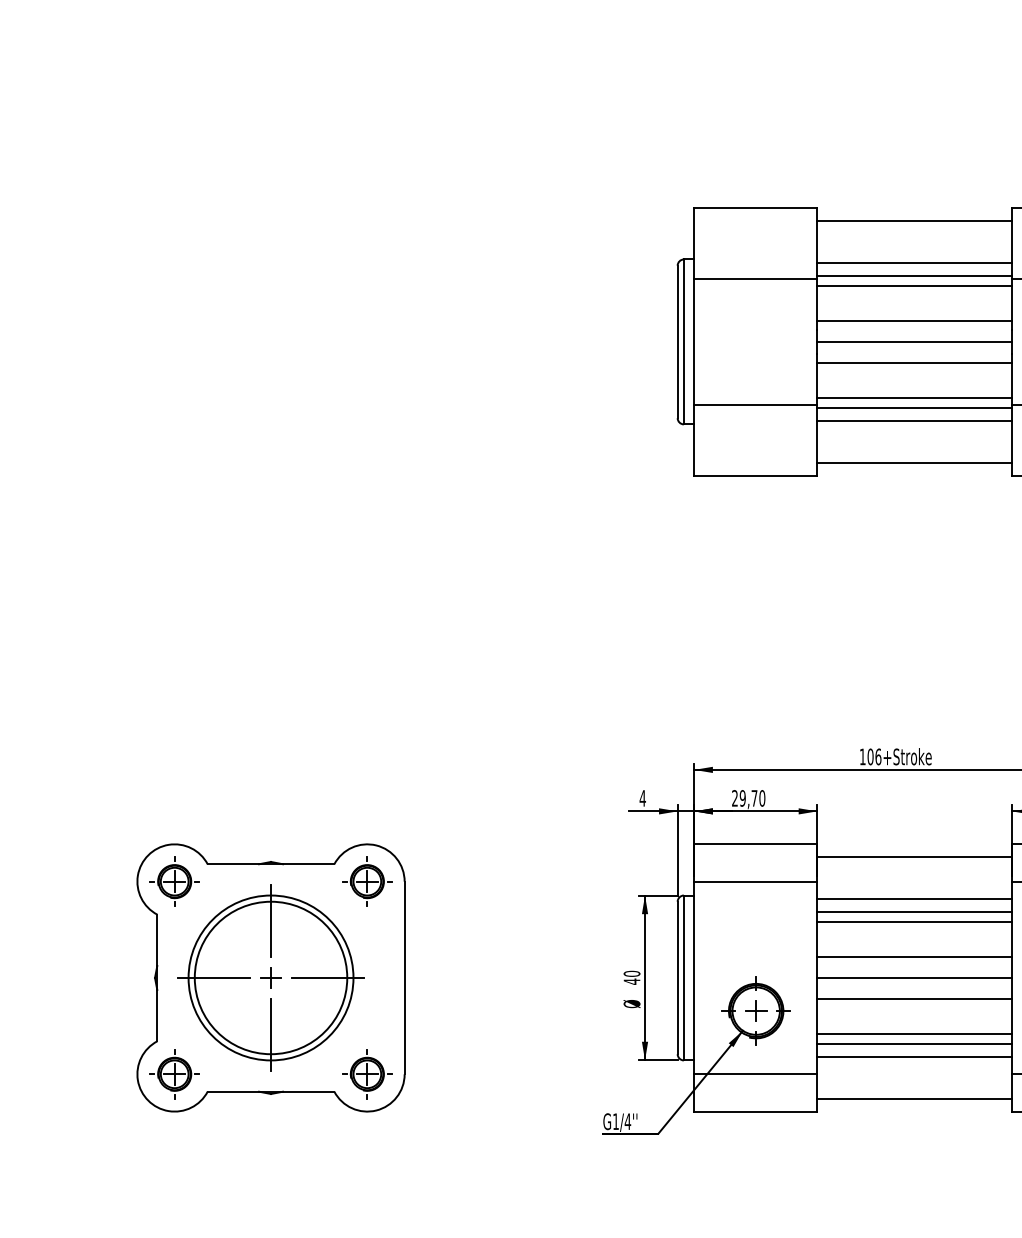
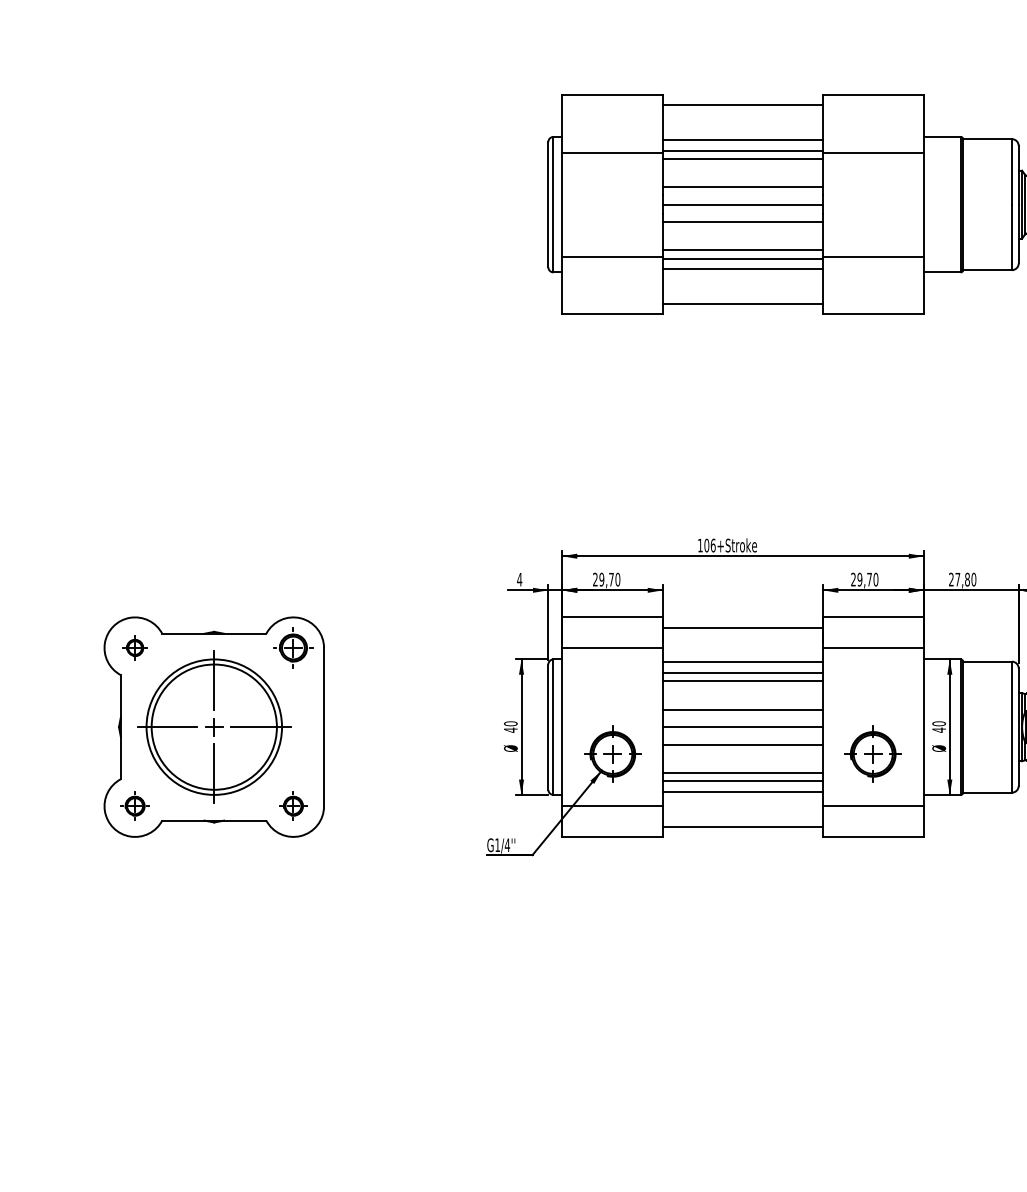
part: (173, 880) -> (134, 647), size x0.6
part: (173, 1073) -> (134, 805), size x0.7
part: (367, 1073) -> (293, 805), size x0.7

